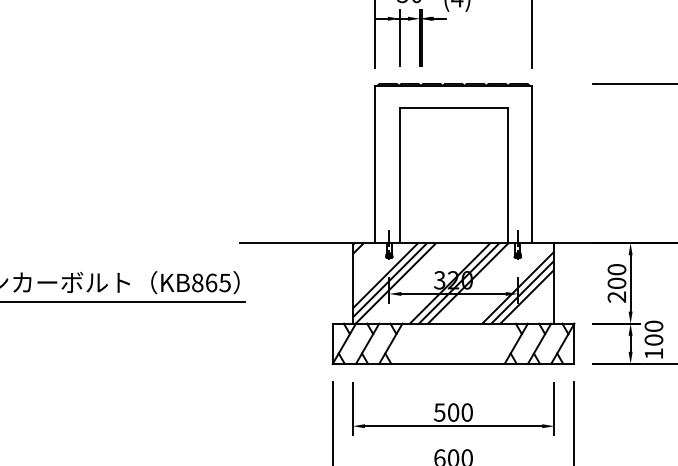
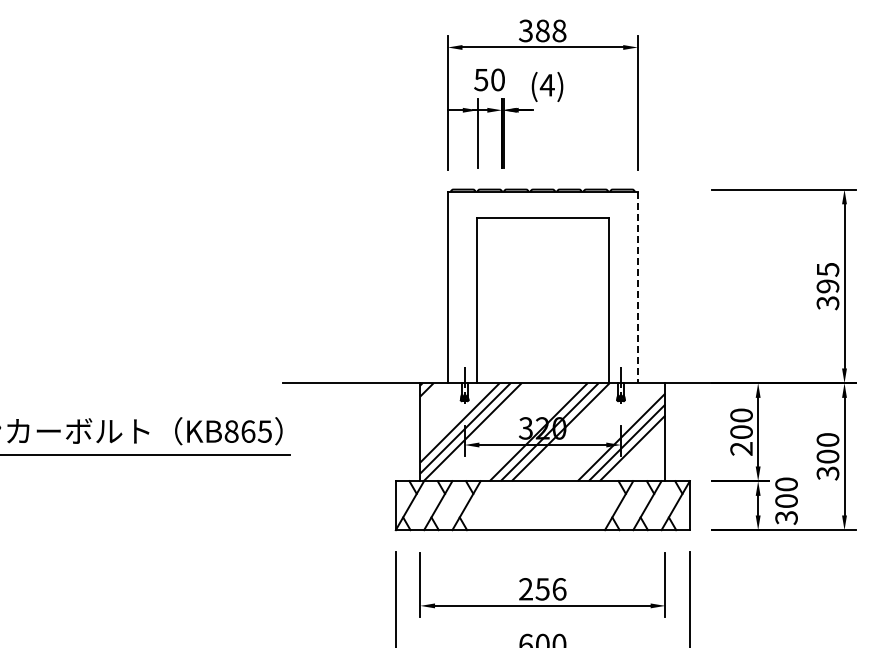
line: (531, 164) -> (637, 287), solid -> dashed
text: (653, 353) -> (786, 517), 100 -> 300
text: (453, 412) -> (542, 589), 500 -> 256

